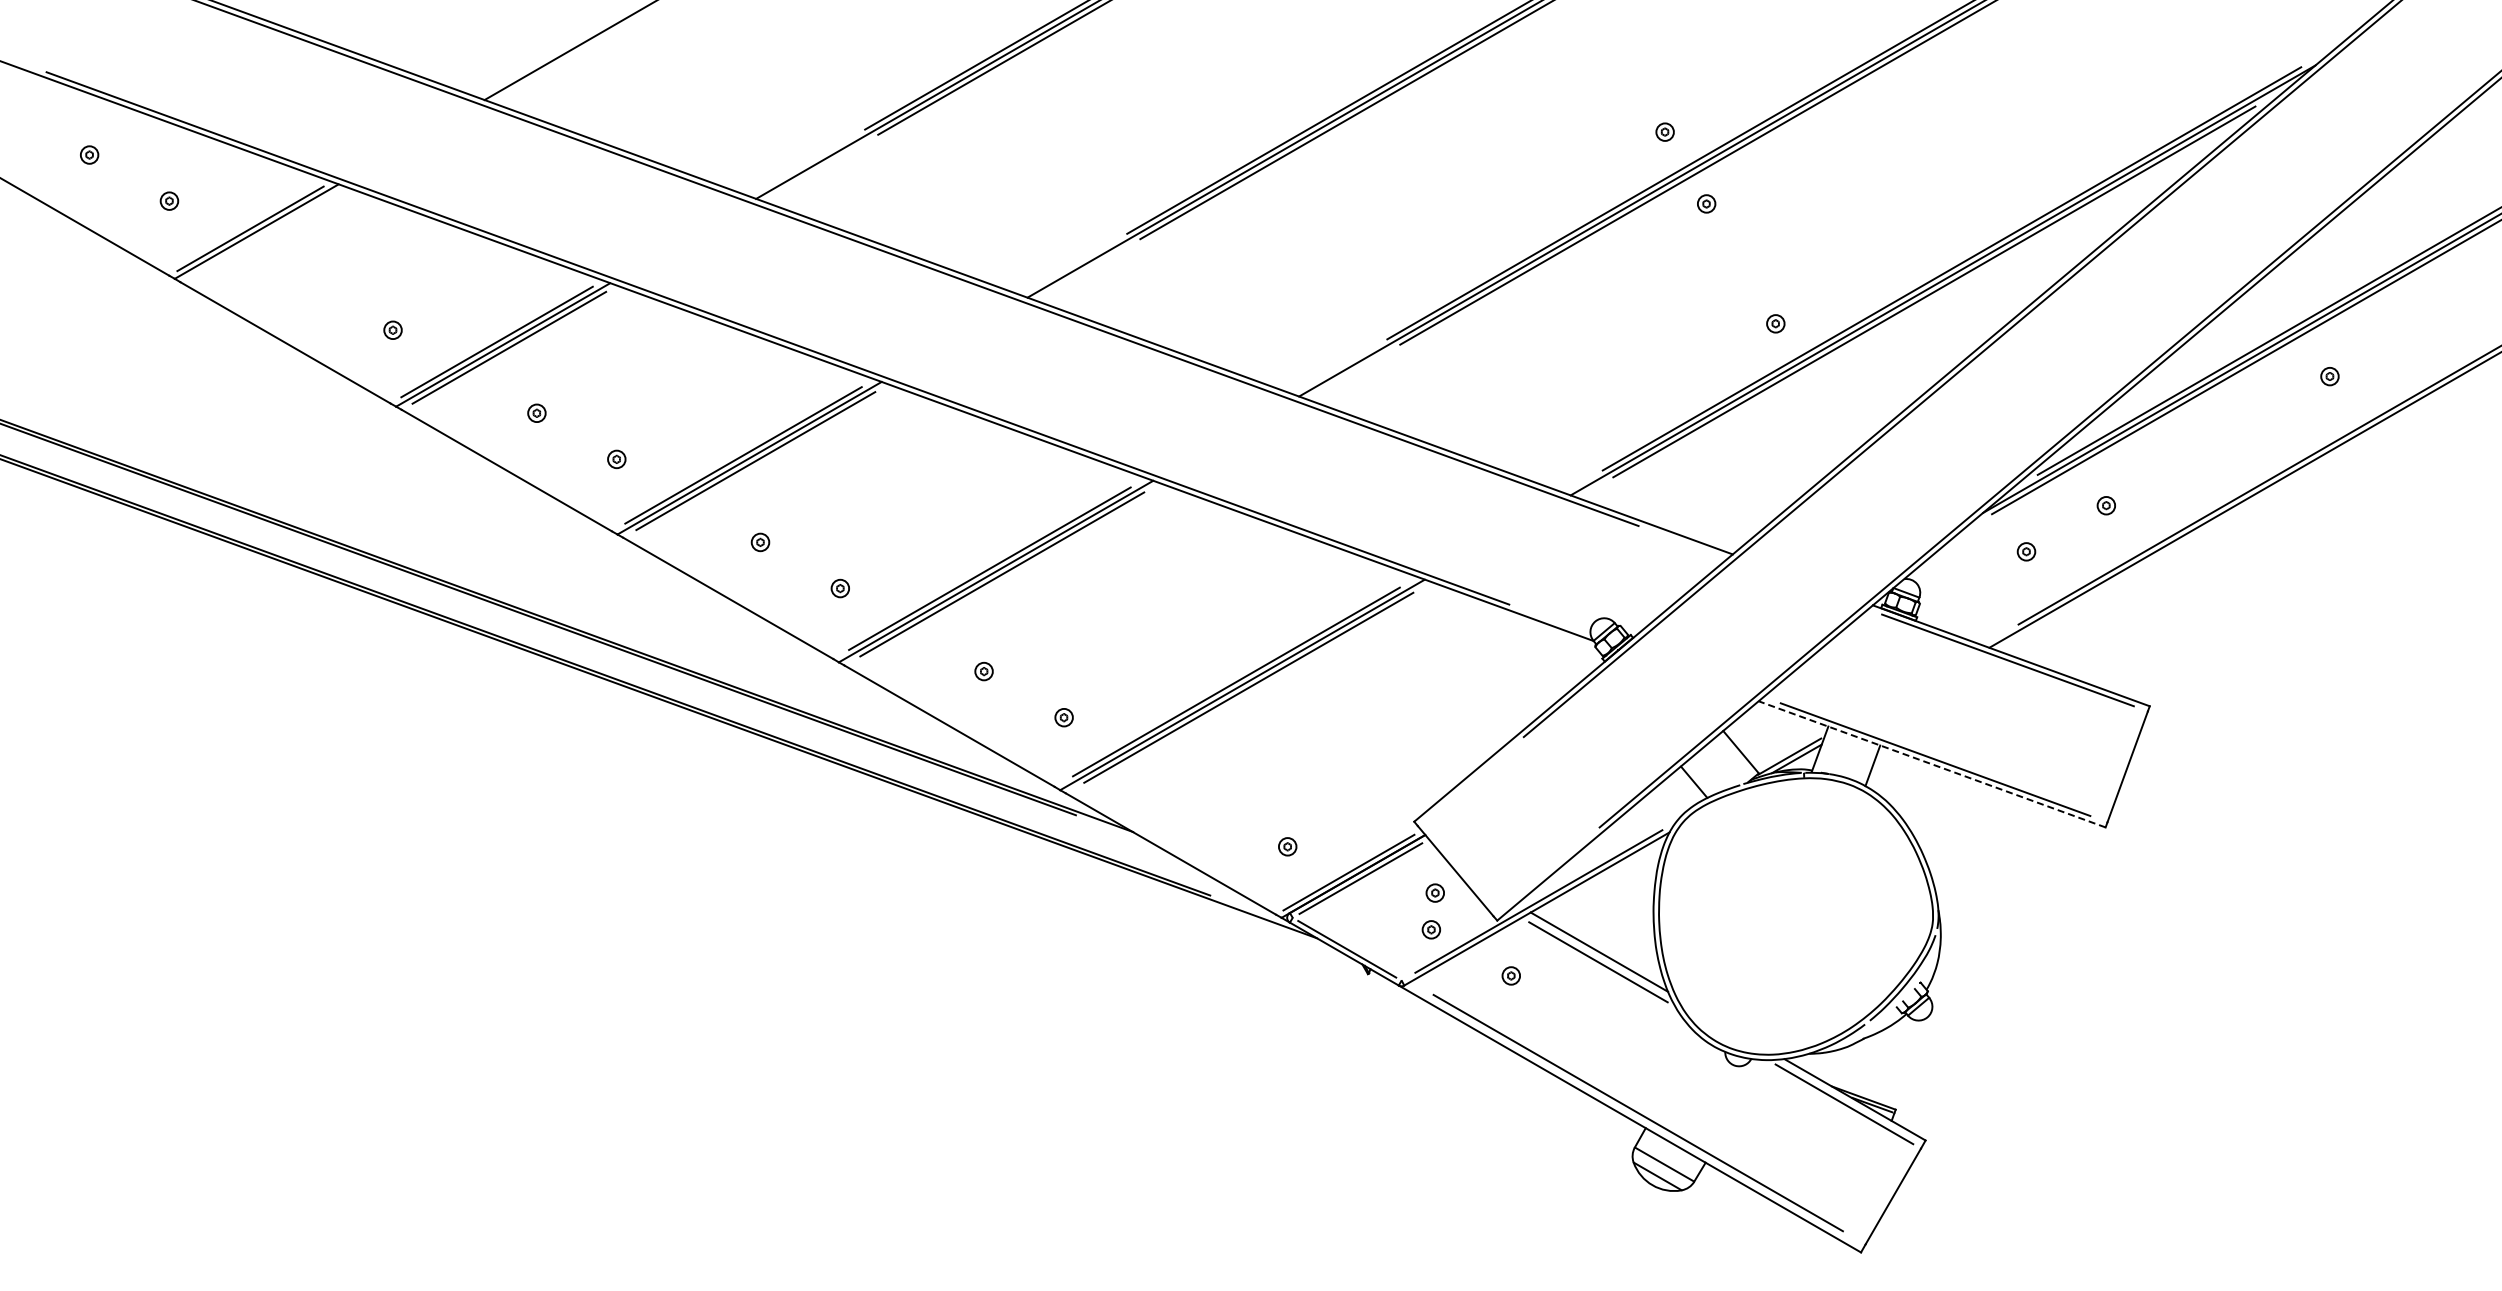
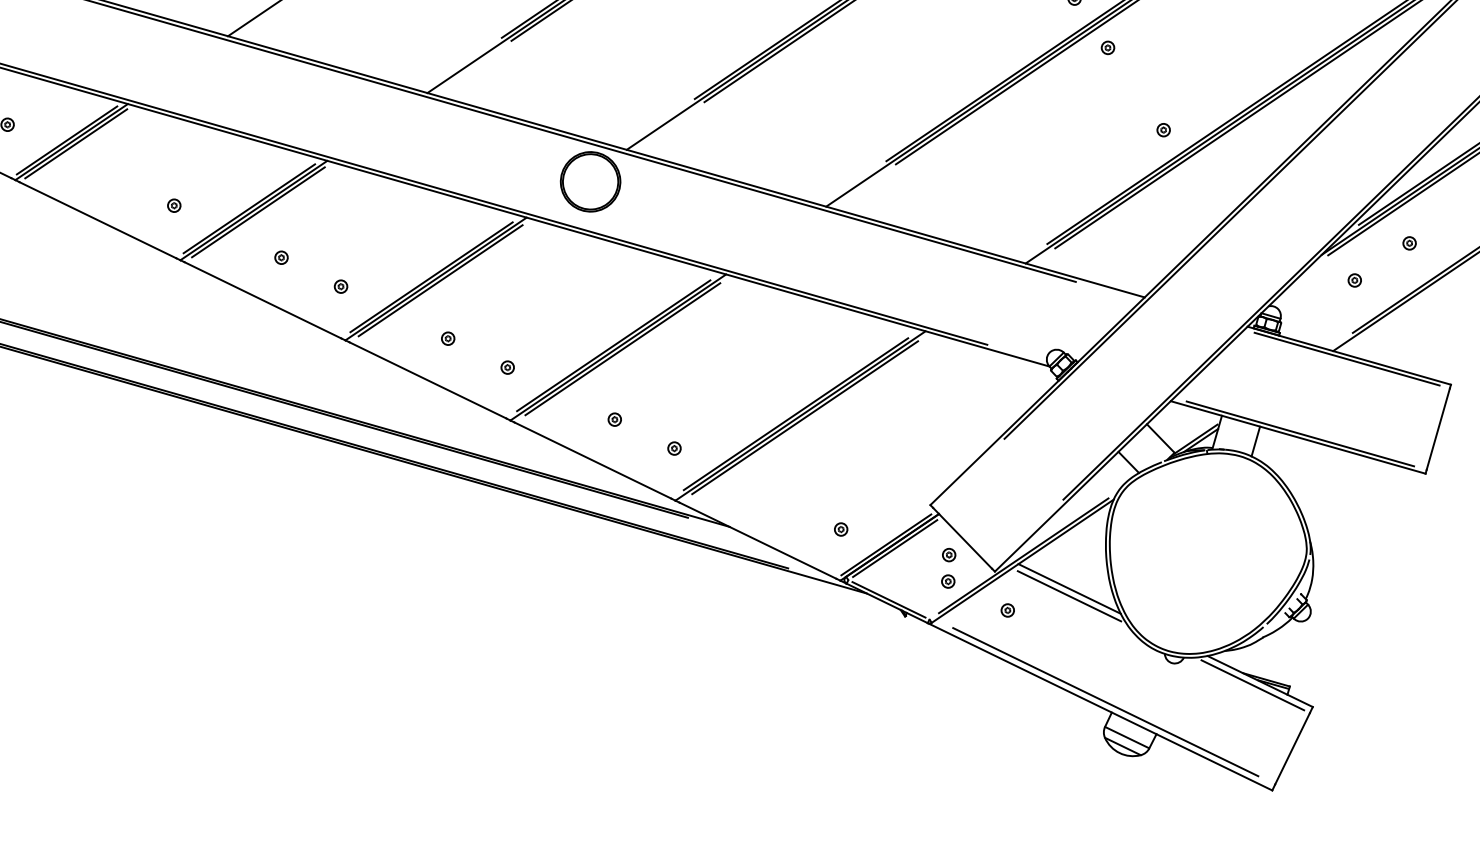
line: (262, 234) -> (75, 143), added
part: (973, 338) -> (590, 181), added
line: (1932, 764) -> (1298, 437), dashed -> solid

